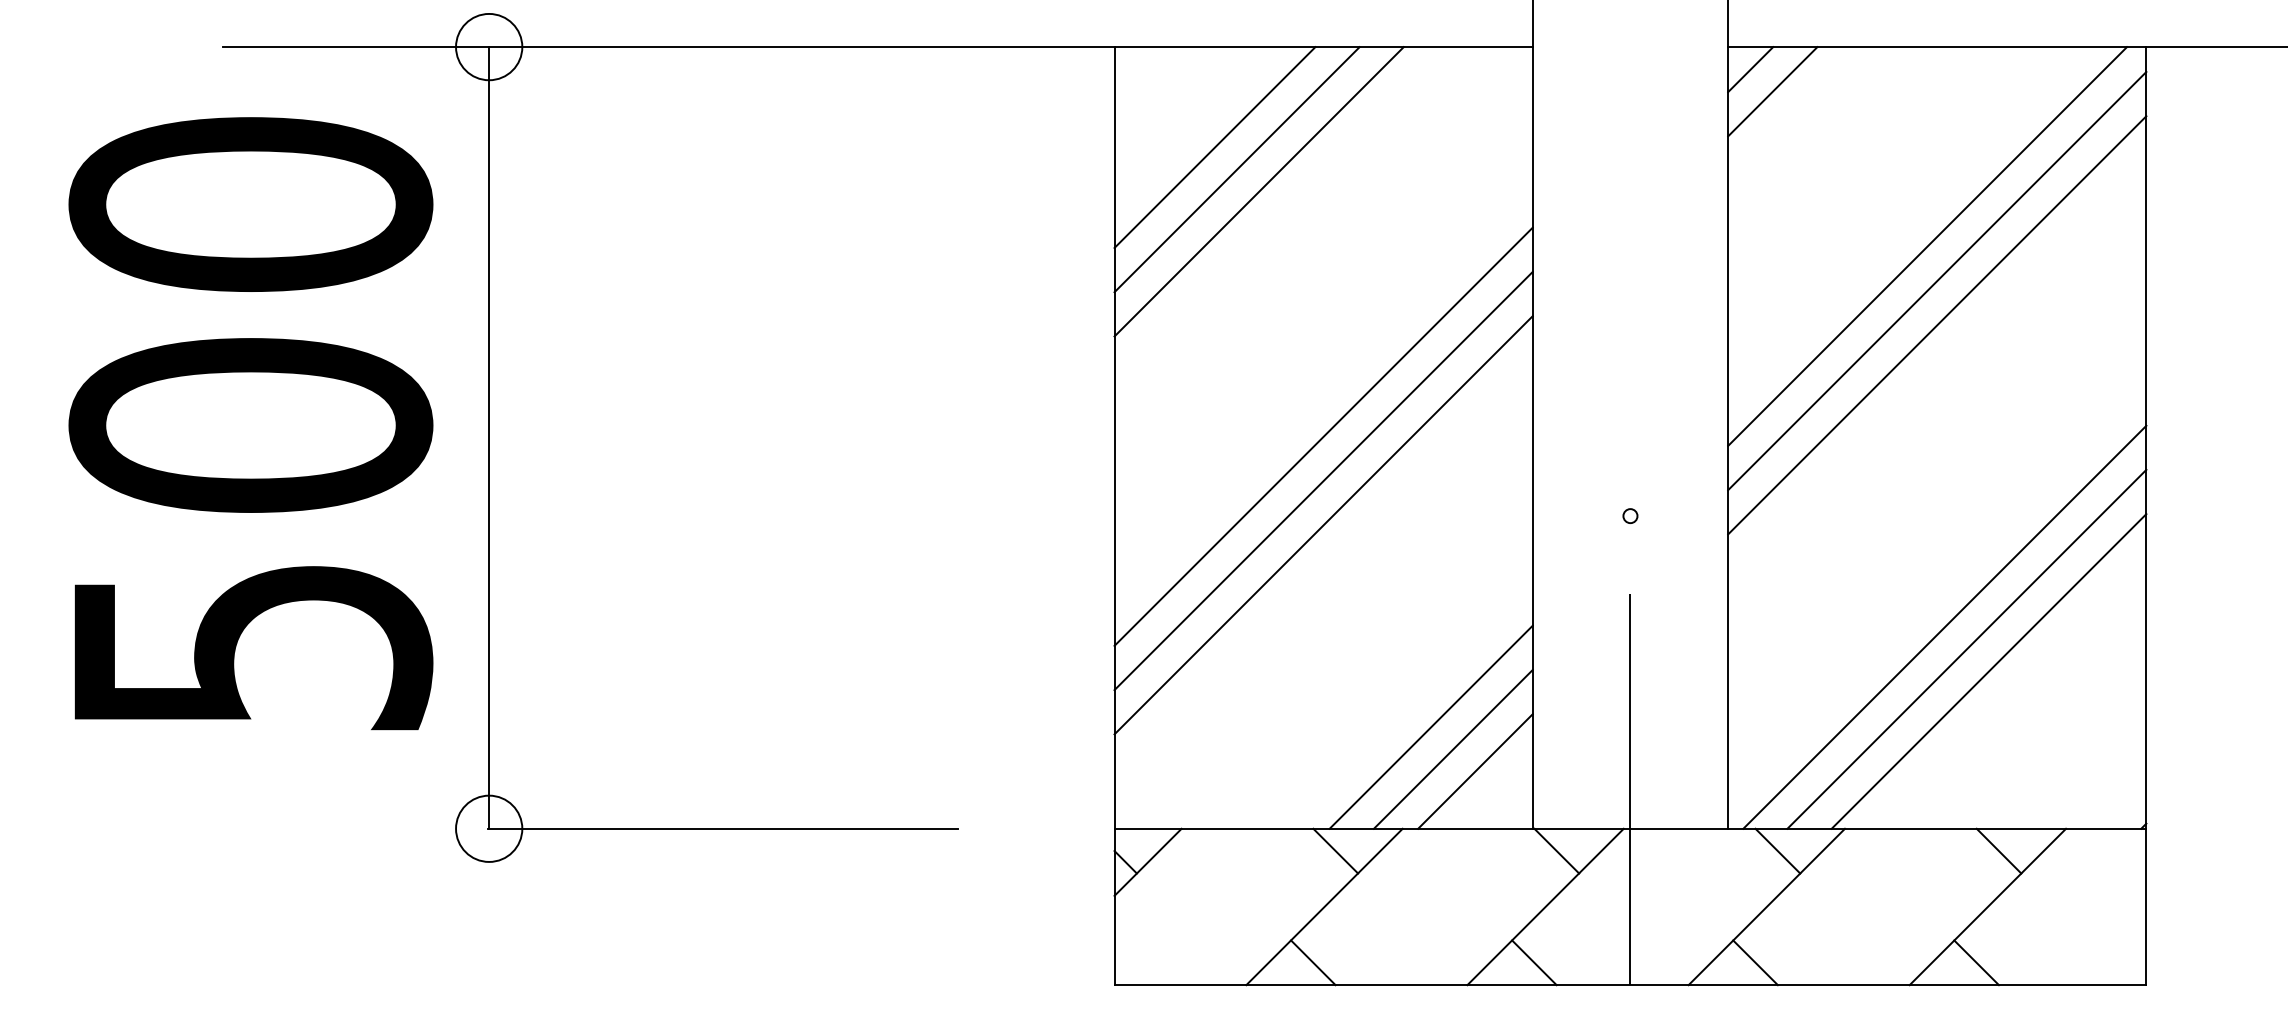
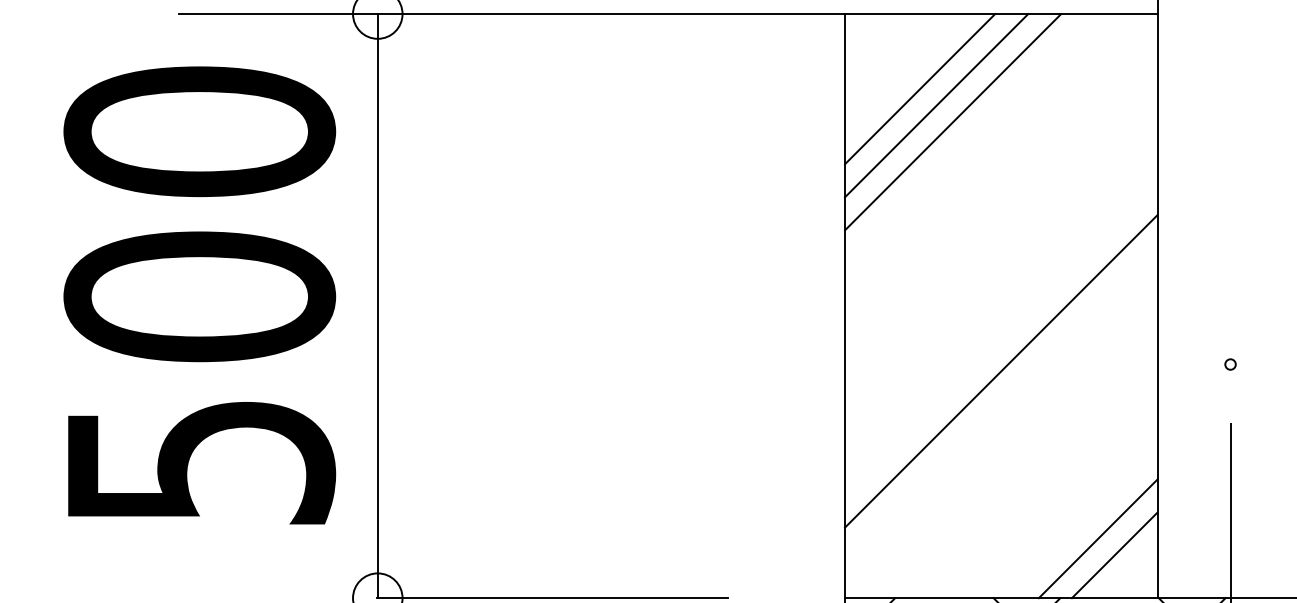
line: (1323, 436) -> (1001, 305), removed
line: (1323, 480) -> (1001, 337), removed
line: (1430, 726) -> (1081, 521), removed

